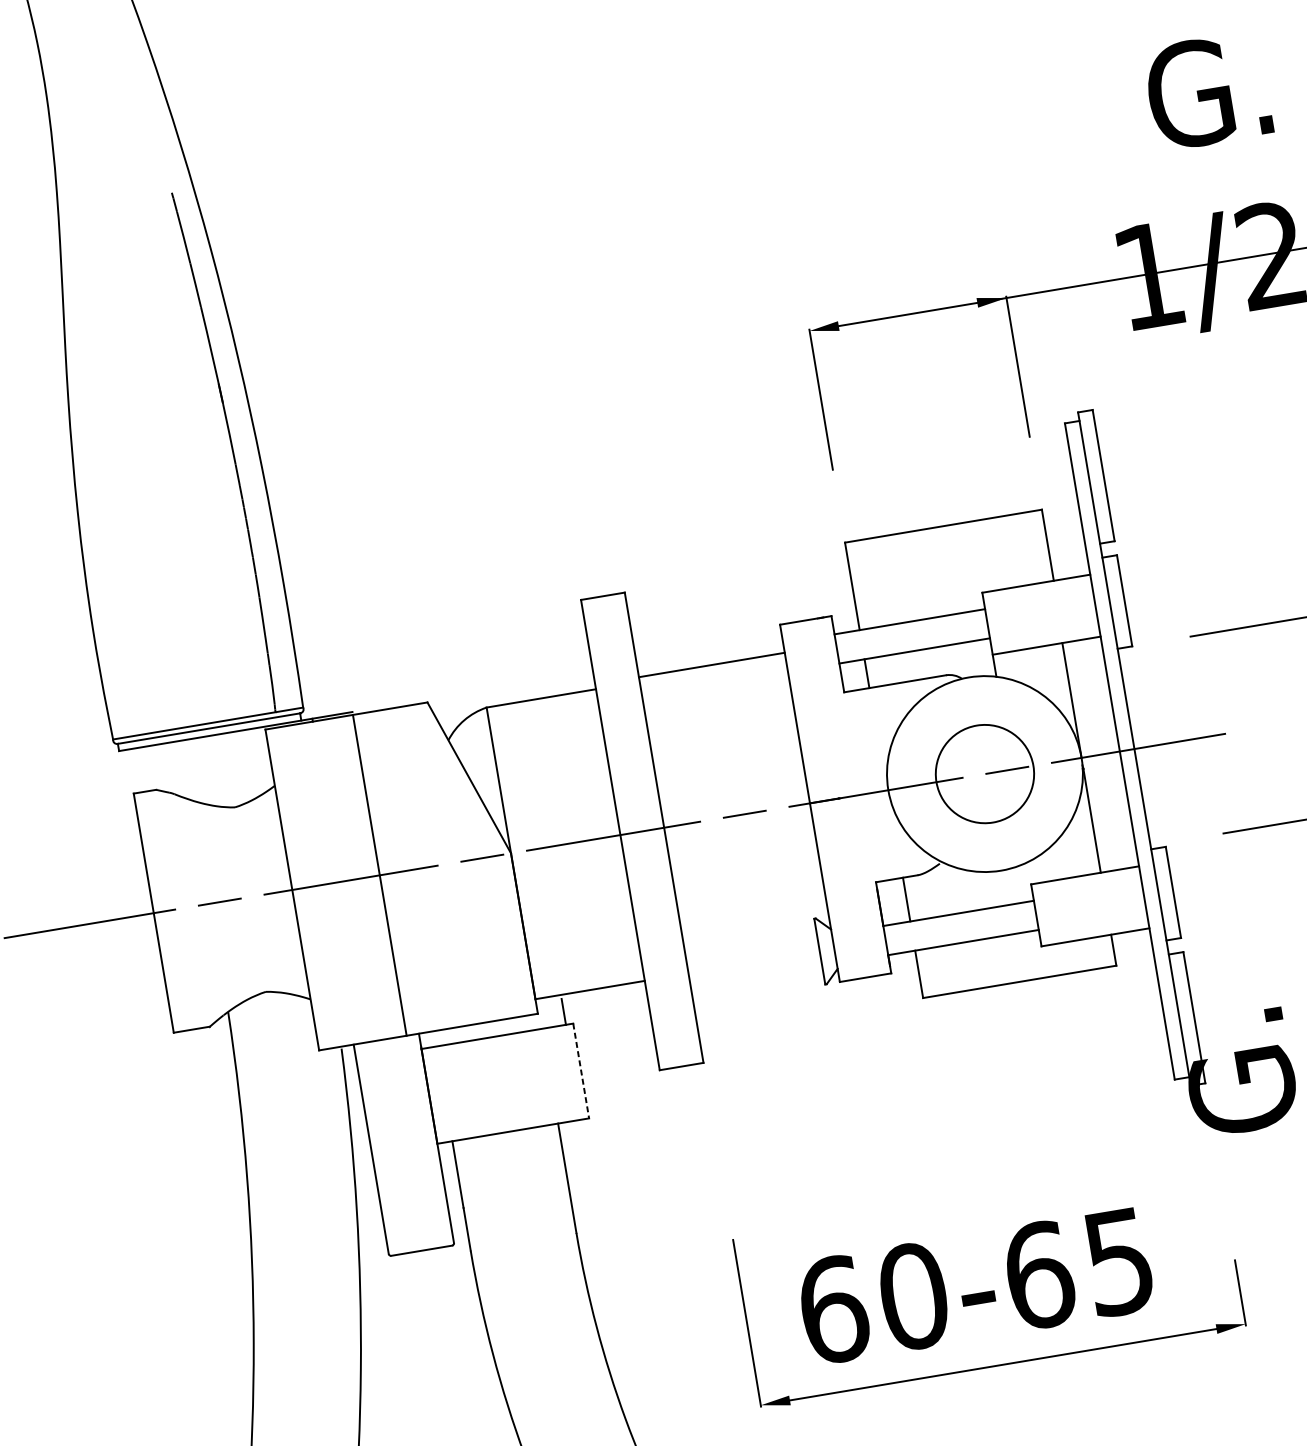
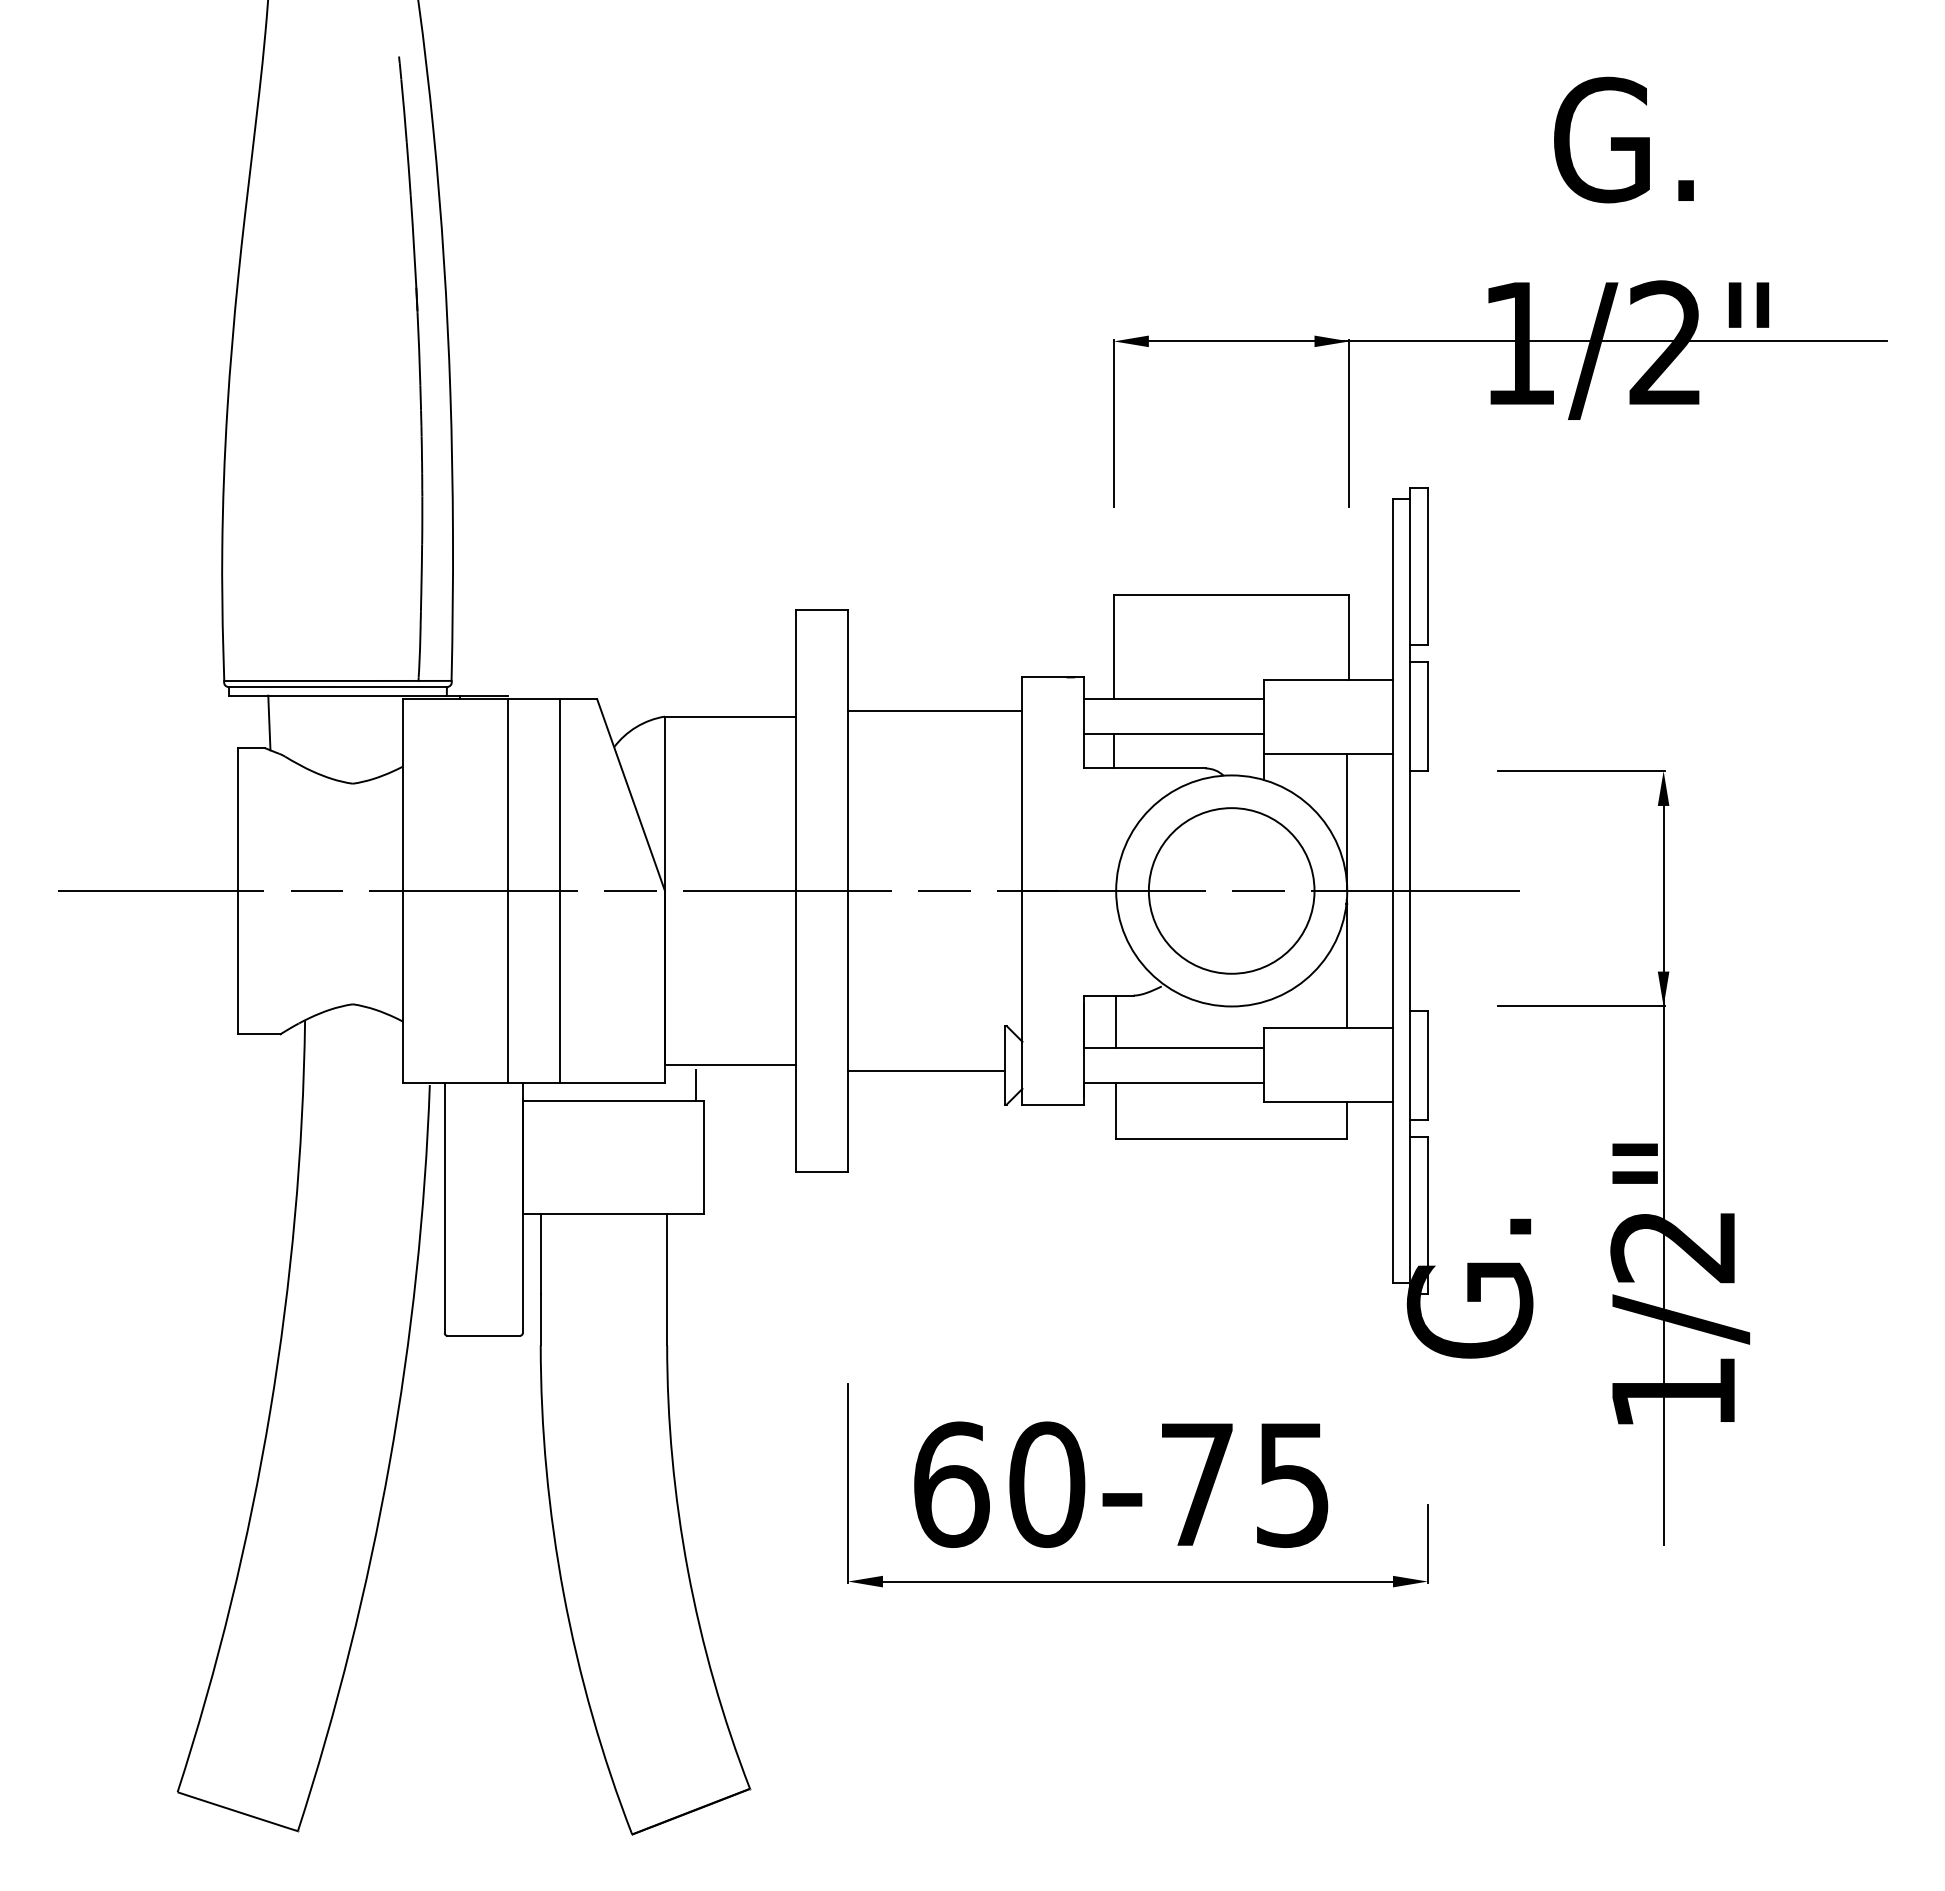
line: (156, 767) -> (269, 722), added
circle: (984, 773) -> (1231, 890), size x1.43
line: (423, 867) -> (560, 890), added
line: (755, 967) -> (926, 1071), added
line: (581, 1070) -> (704, 1157), dashed -> solid
text: (1039, 1275) -> (1197, 1484), 60-65 -> 60-75

